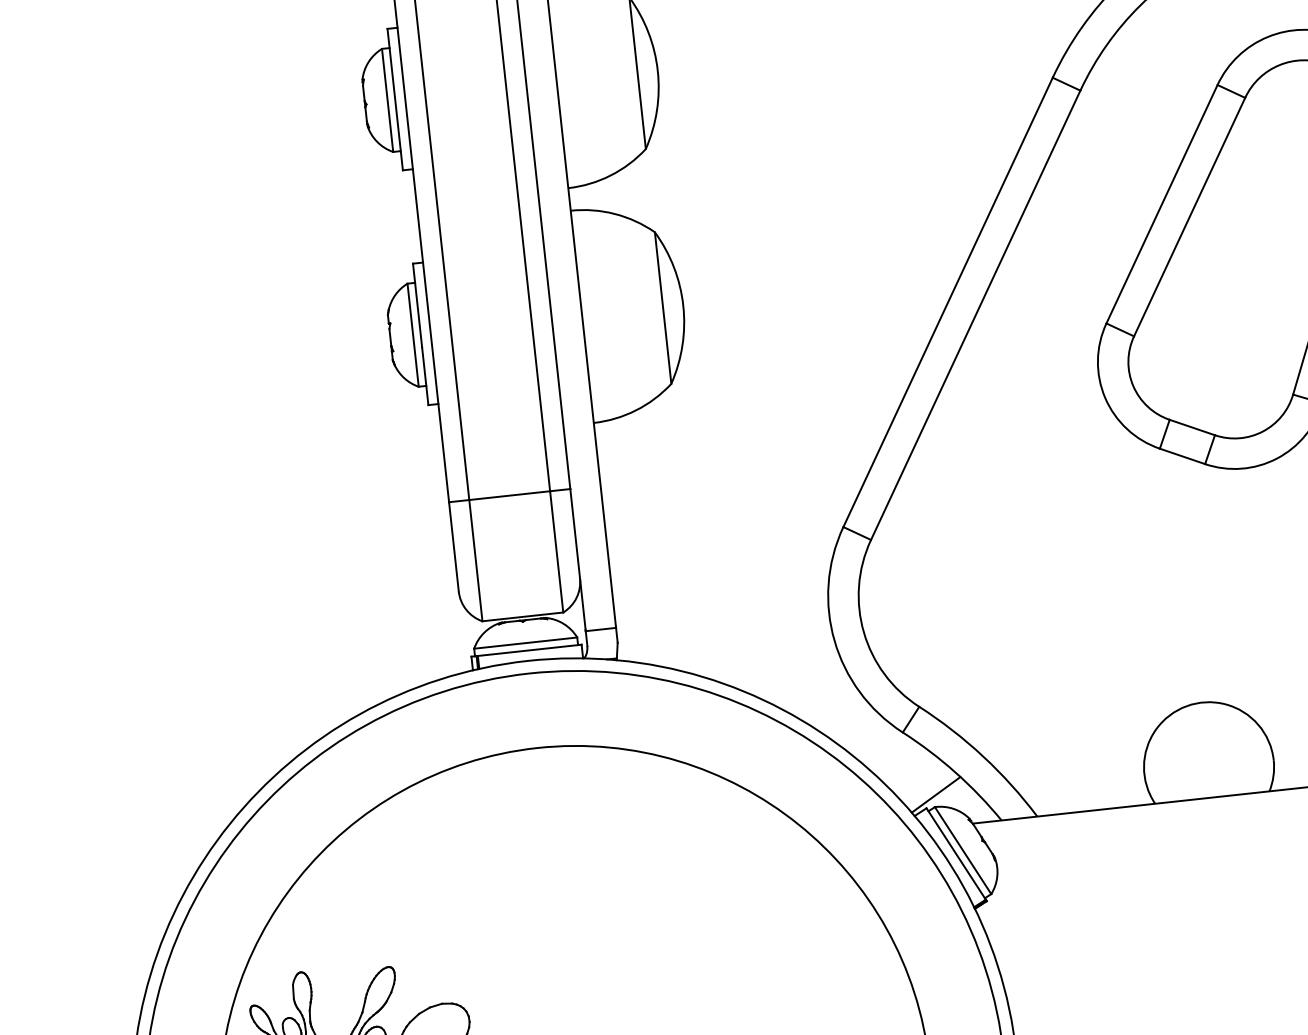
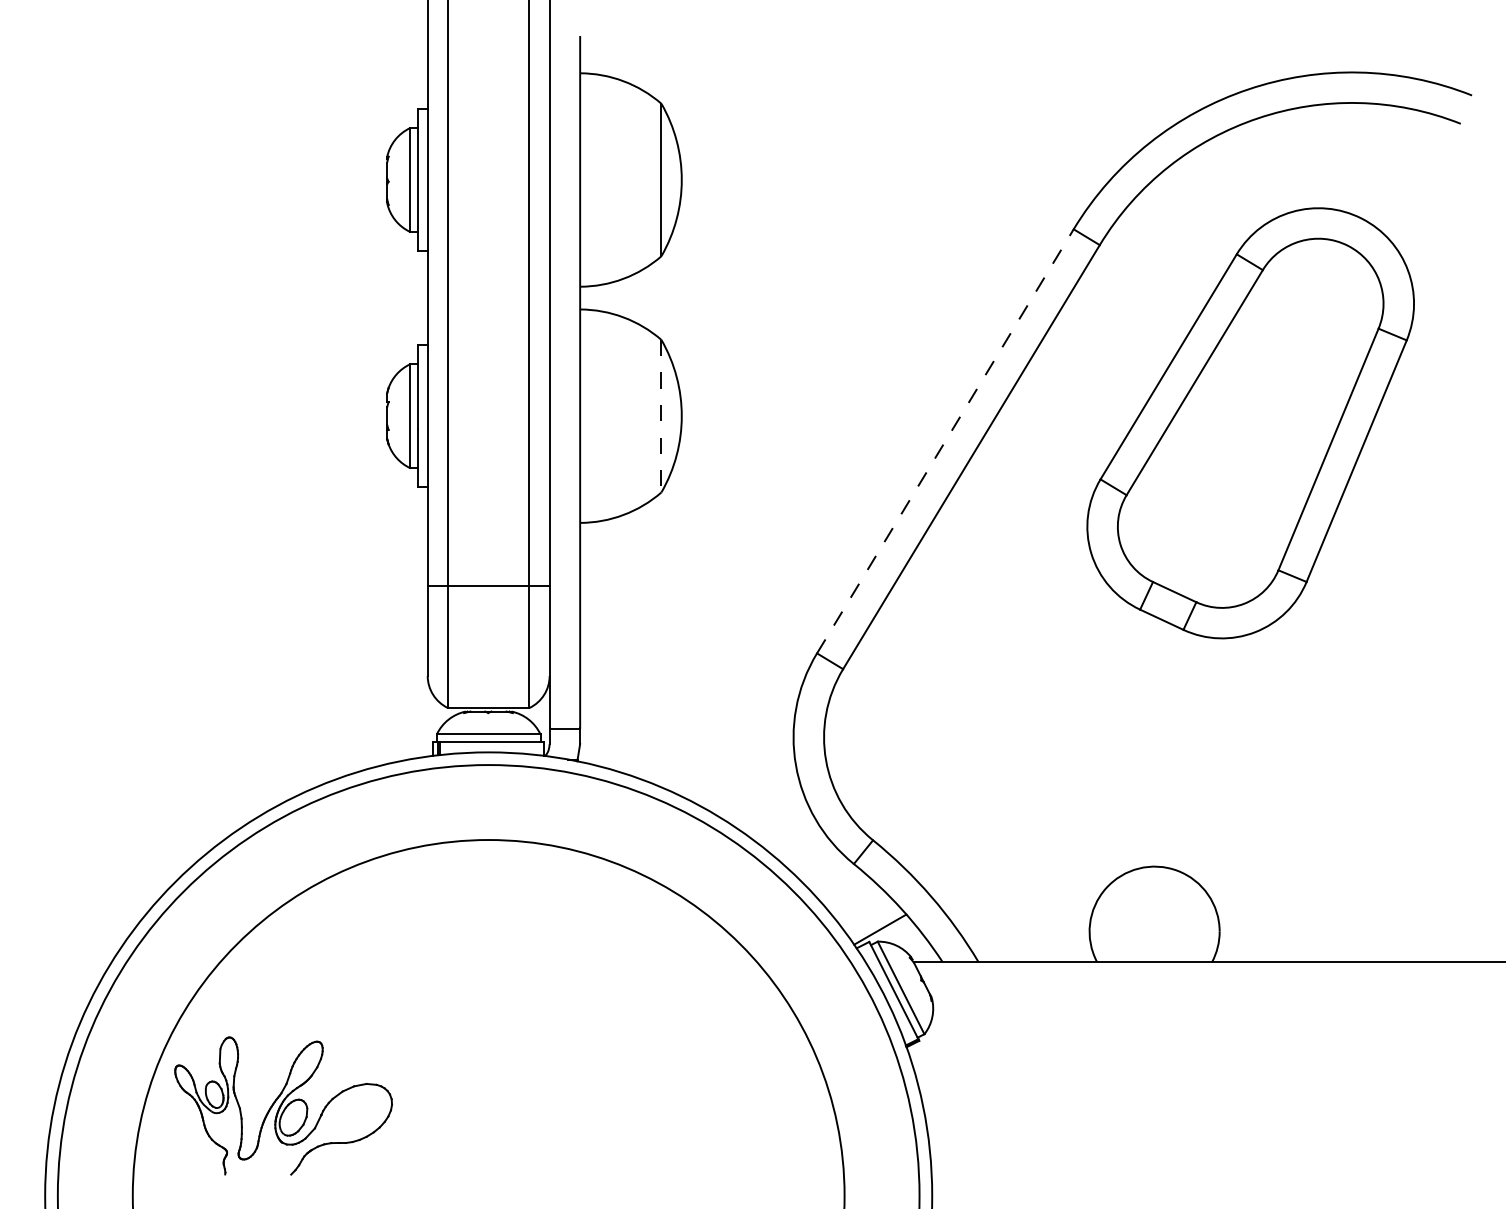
line: (948, 302) -> (945, 441), solid -> dashed
line: (663, 308) -> (661, 416), solid -> dashed

